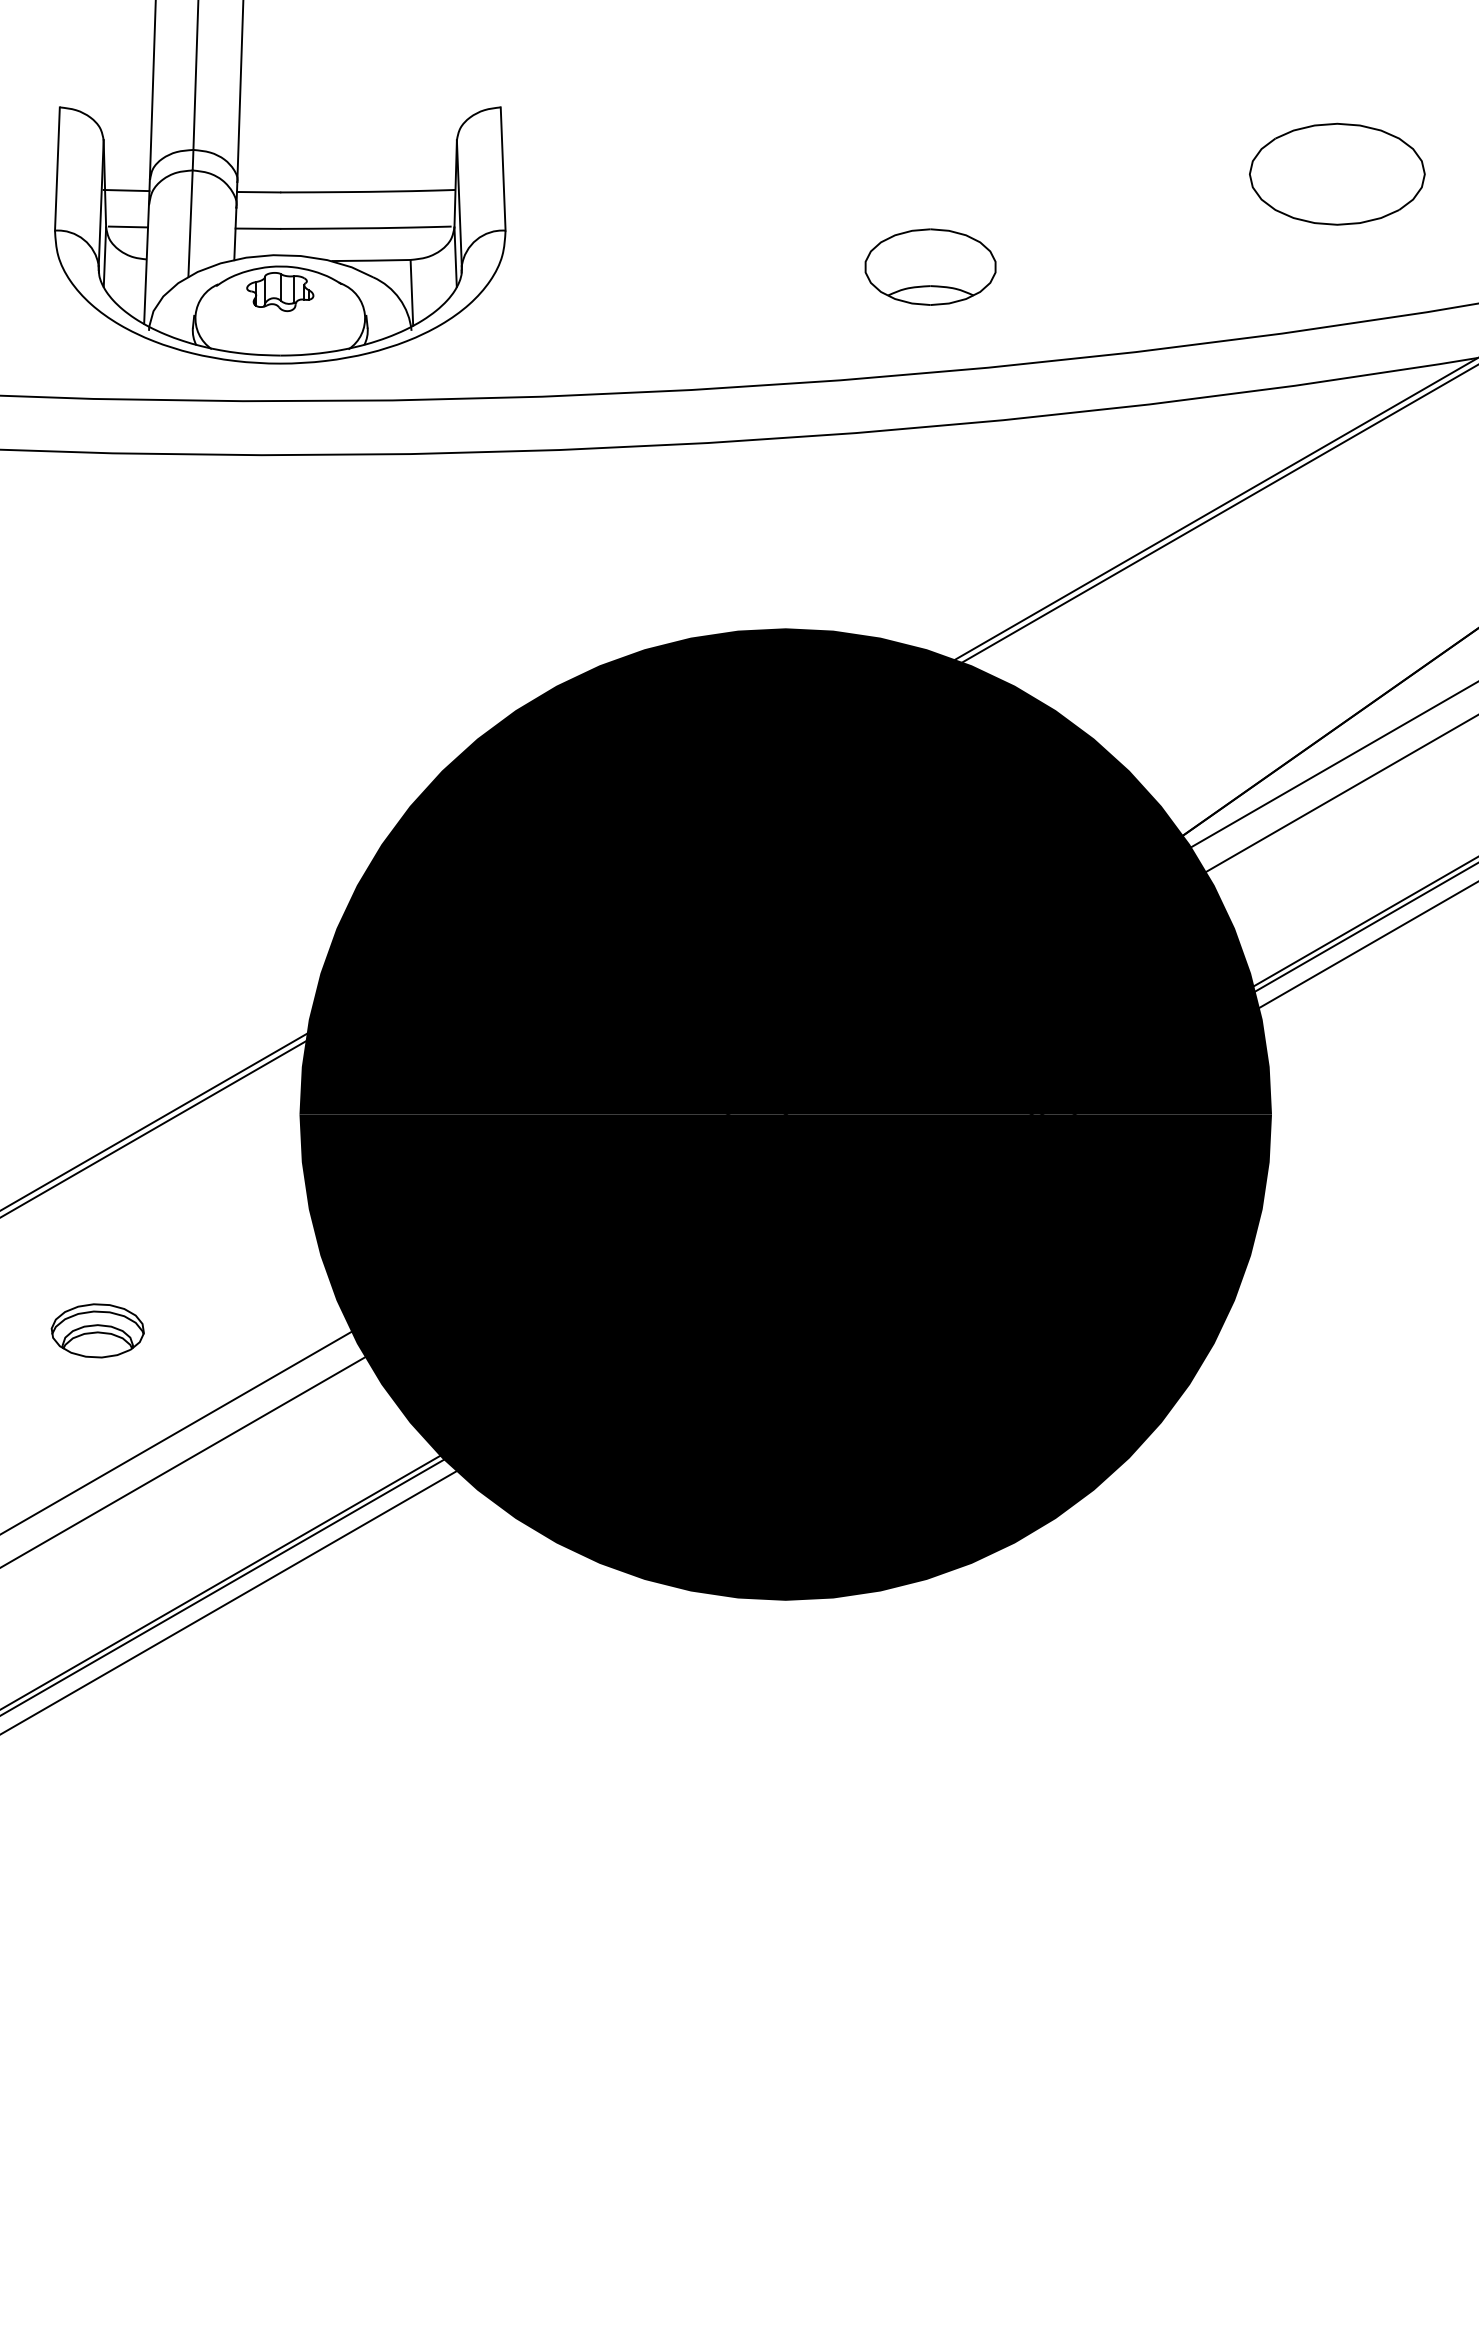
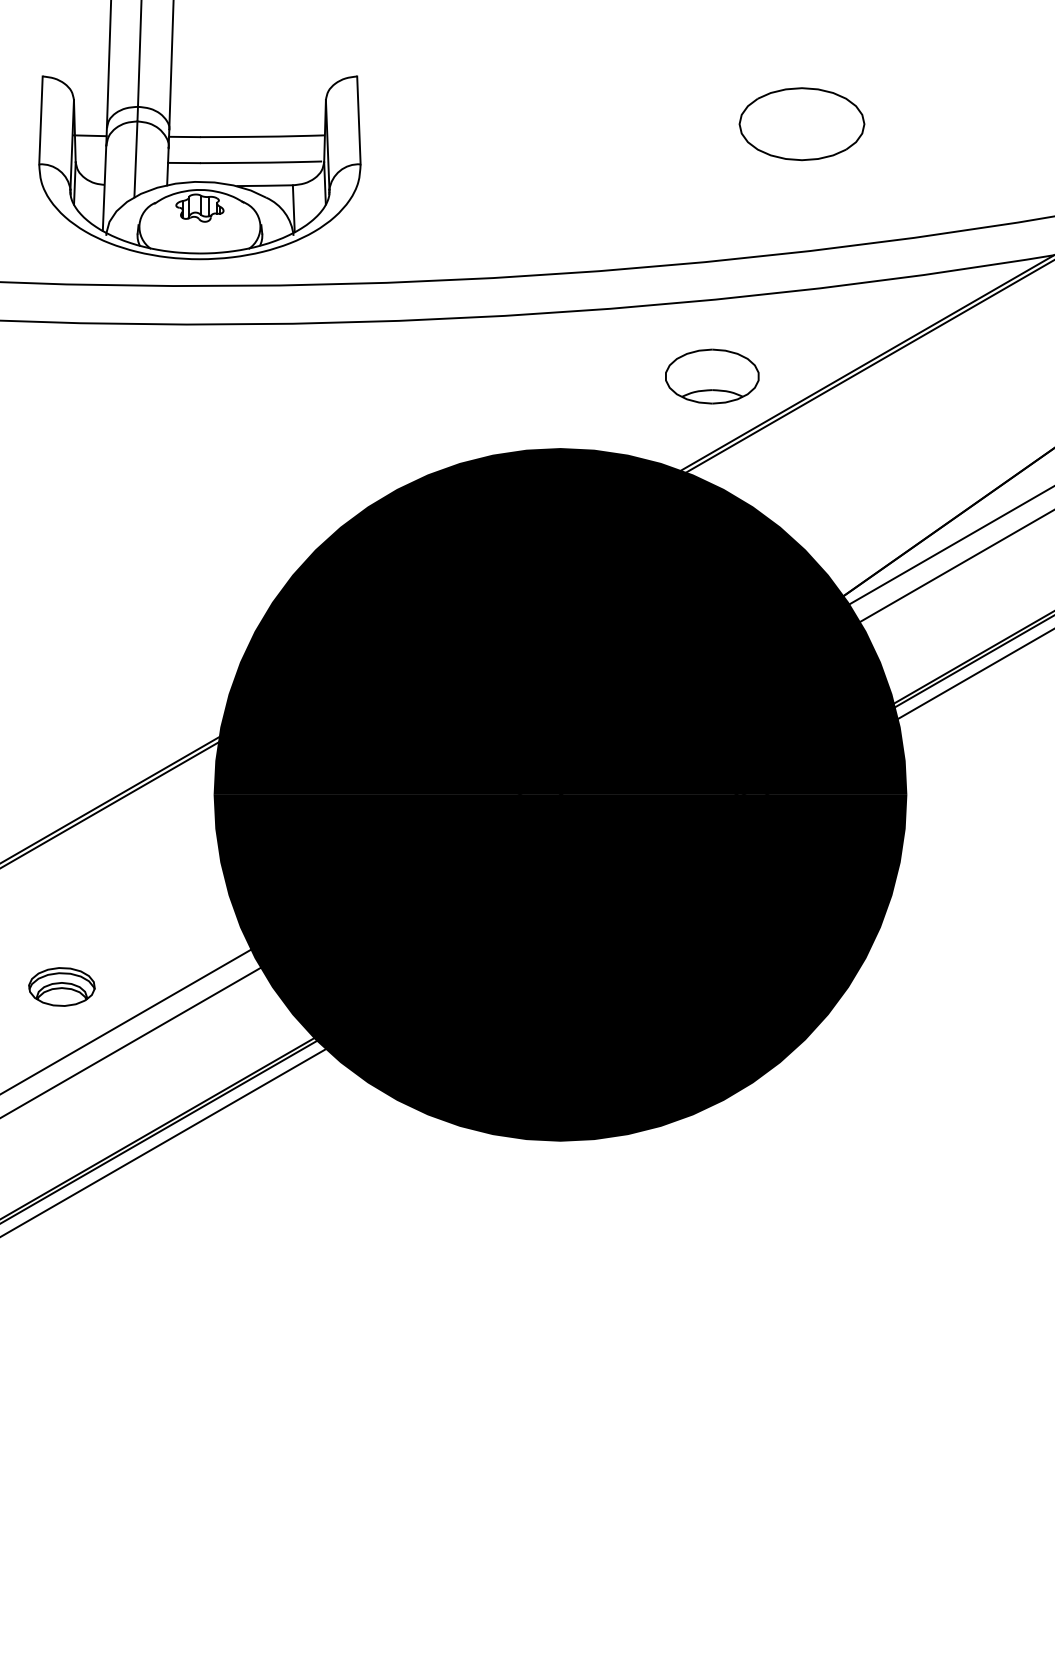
part: (1337, 173) -> (802, 123), moved
line: (128, 226) -> (91, 161), removed
part: (930, 266) -> (712, 376), moved
part: (97, 1330) -> (61, 986), moved

